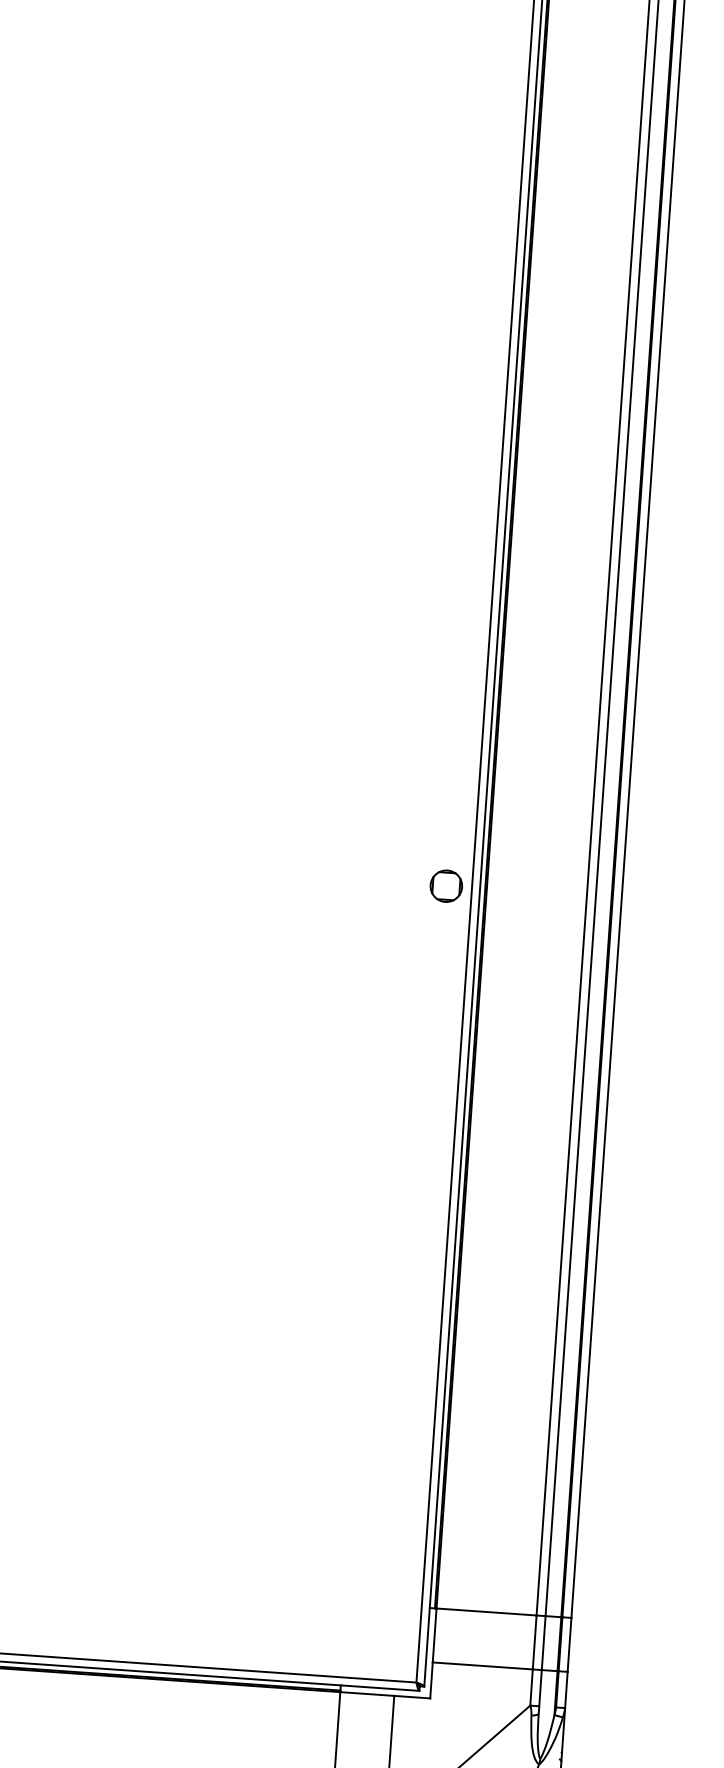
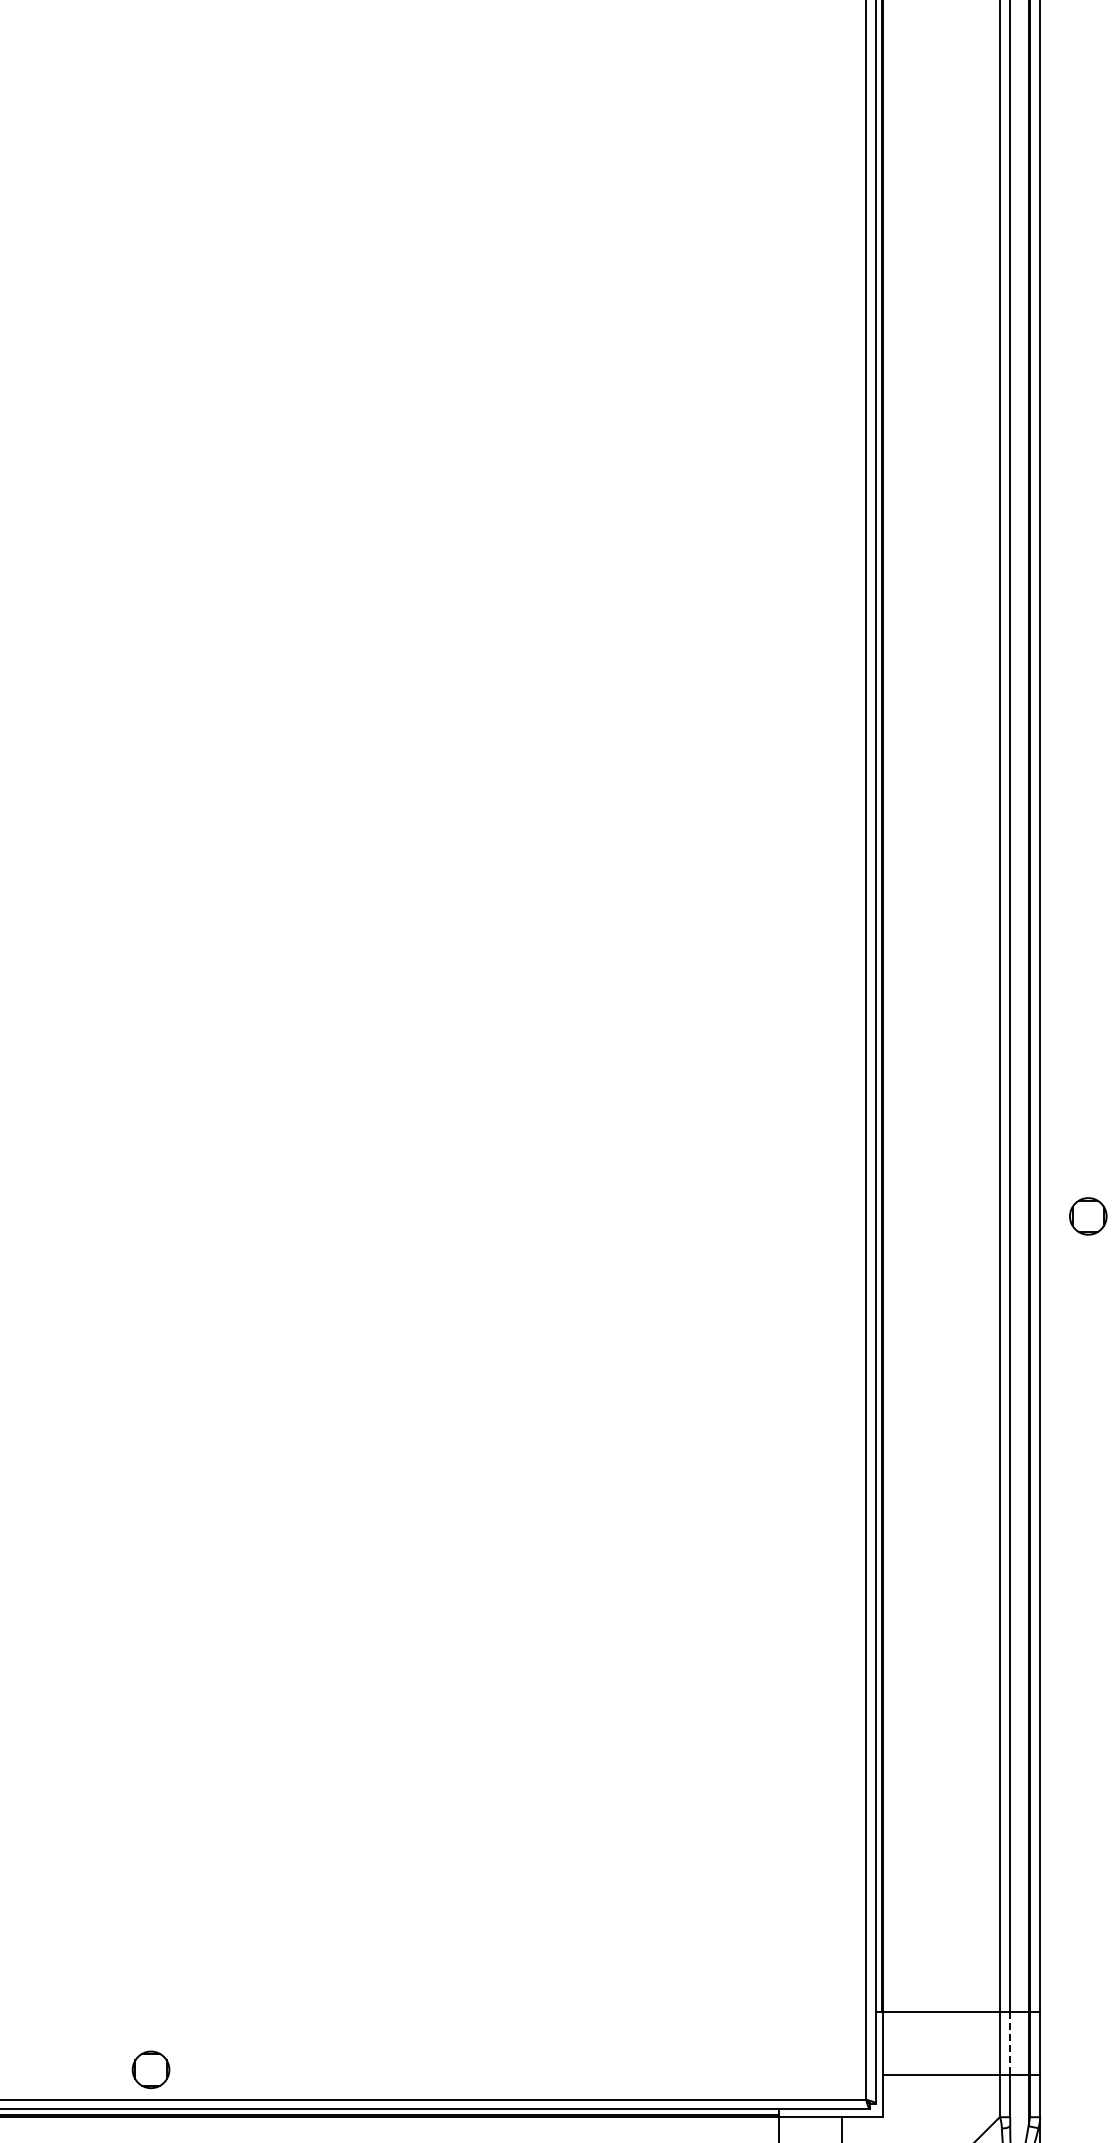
part: (446, 886) -> (1088, 1216), moved
line: (543, 1643) -> (1010, 2044), solid -> dashed

